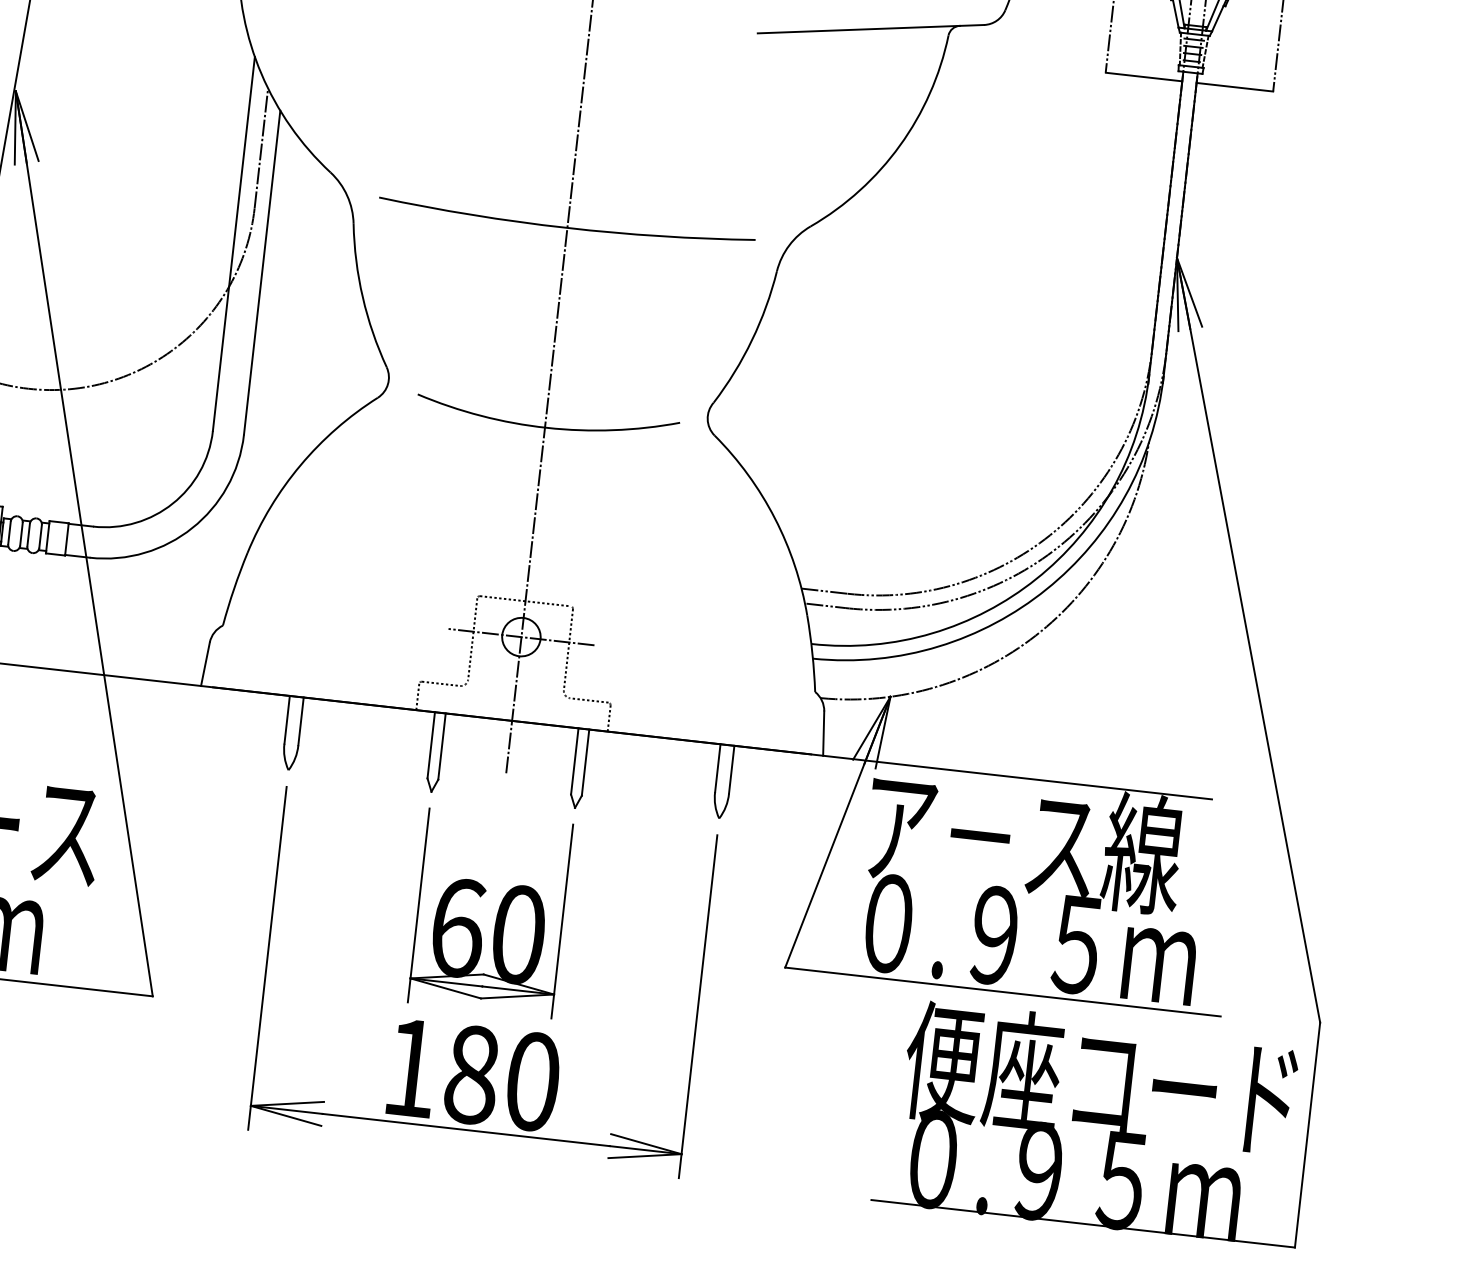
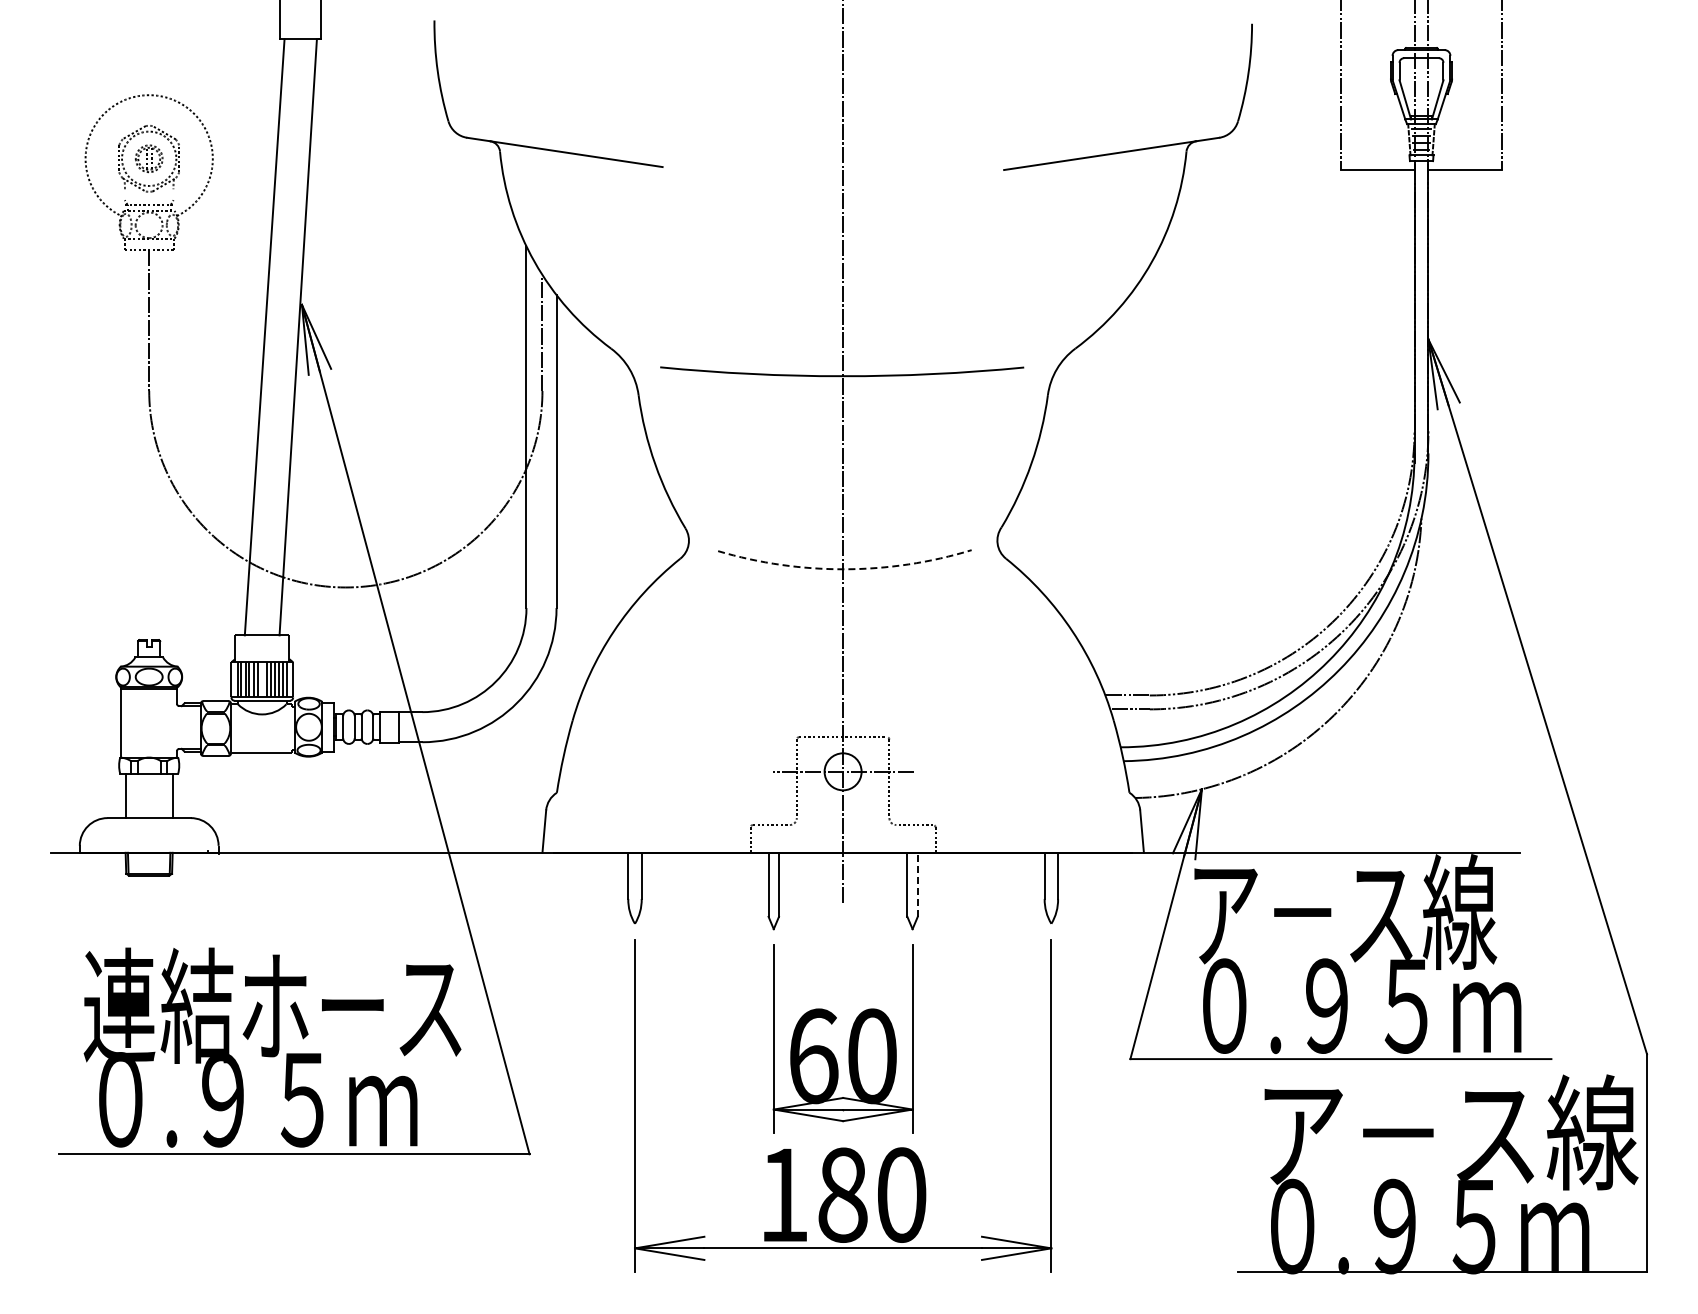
arc: (546, 428) -> (844, 569), solid -> dashed
line: (585, 762) -> (917, 884), solid -> dashed
text: (1103, 1080) -> (1446, 1132), 便座コード -> ア－ス線

